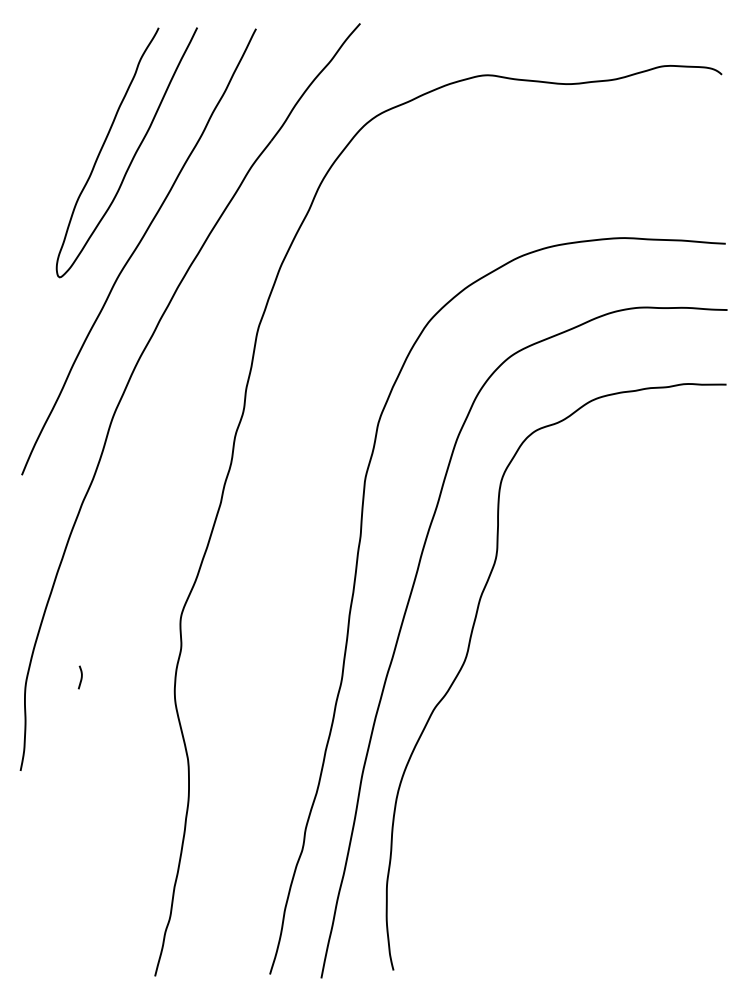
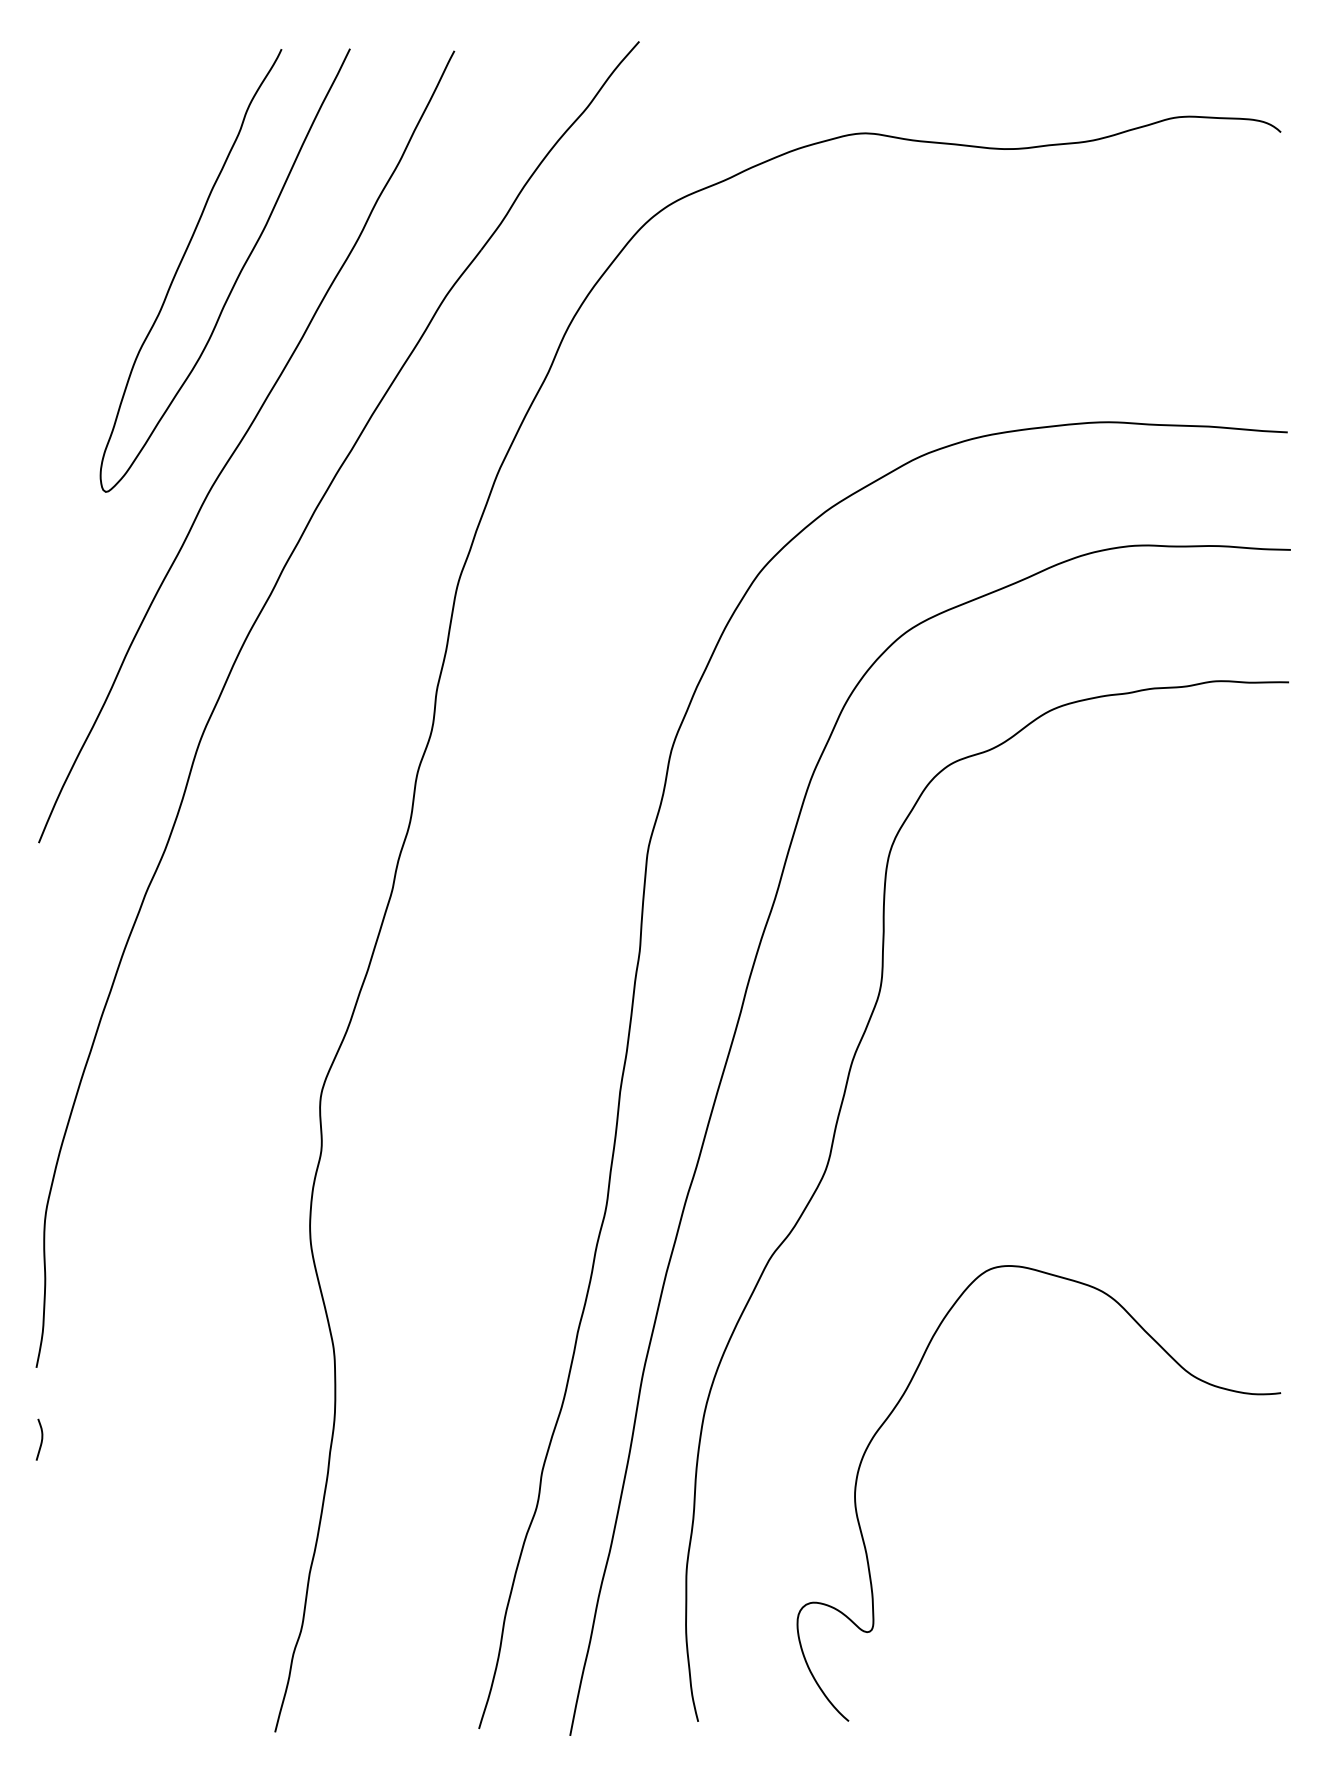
curve: (80, 677) -> (39, 1439), moved
curve: (508, 789) -> (902, 1400), added

